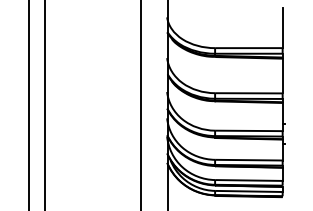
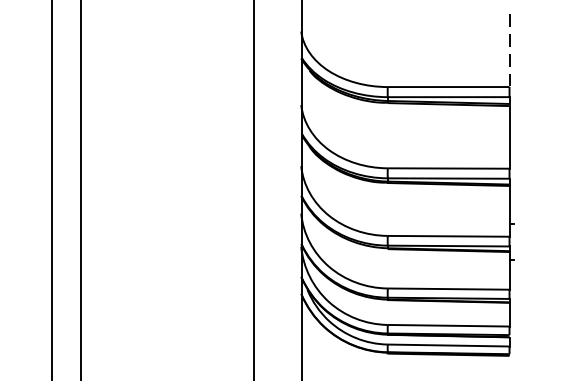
line: (282, 28) -> (509, 51), solid -> dashed

